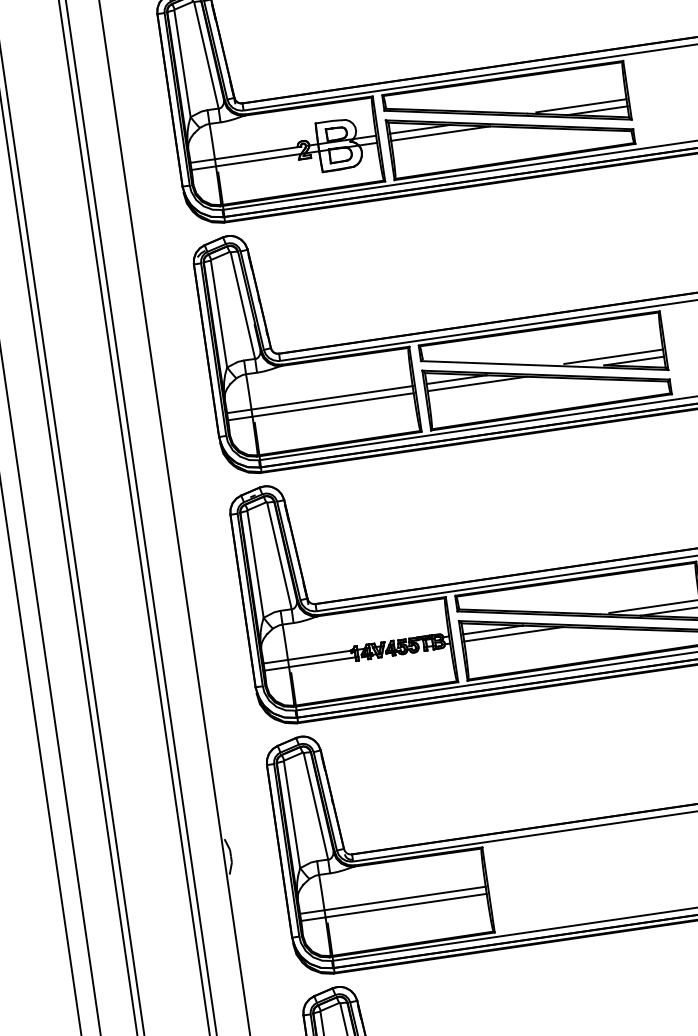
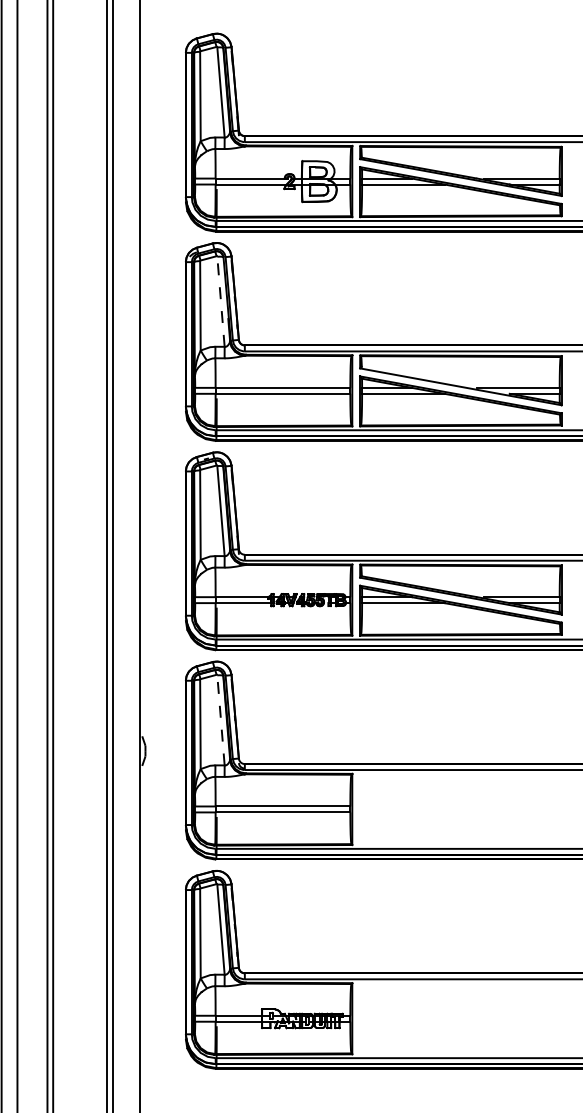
line: (242, 305) -> (220, 301), solid -> dashed
line: (315, 805) -> (220, 719), solid -> dashed

